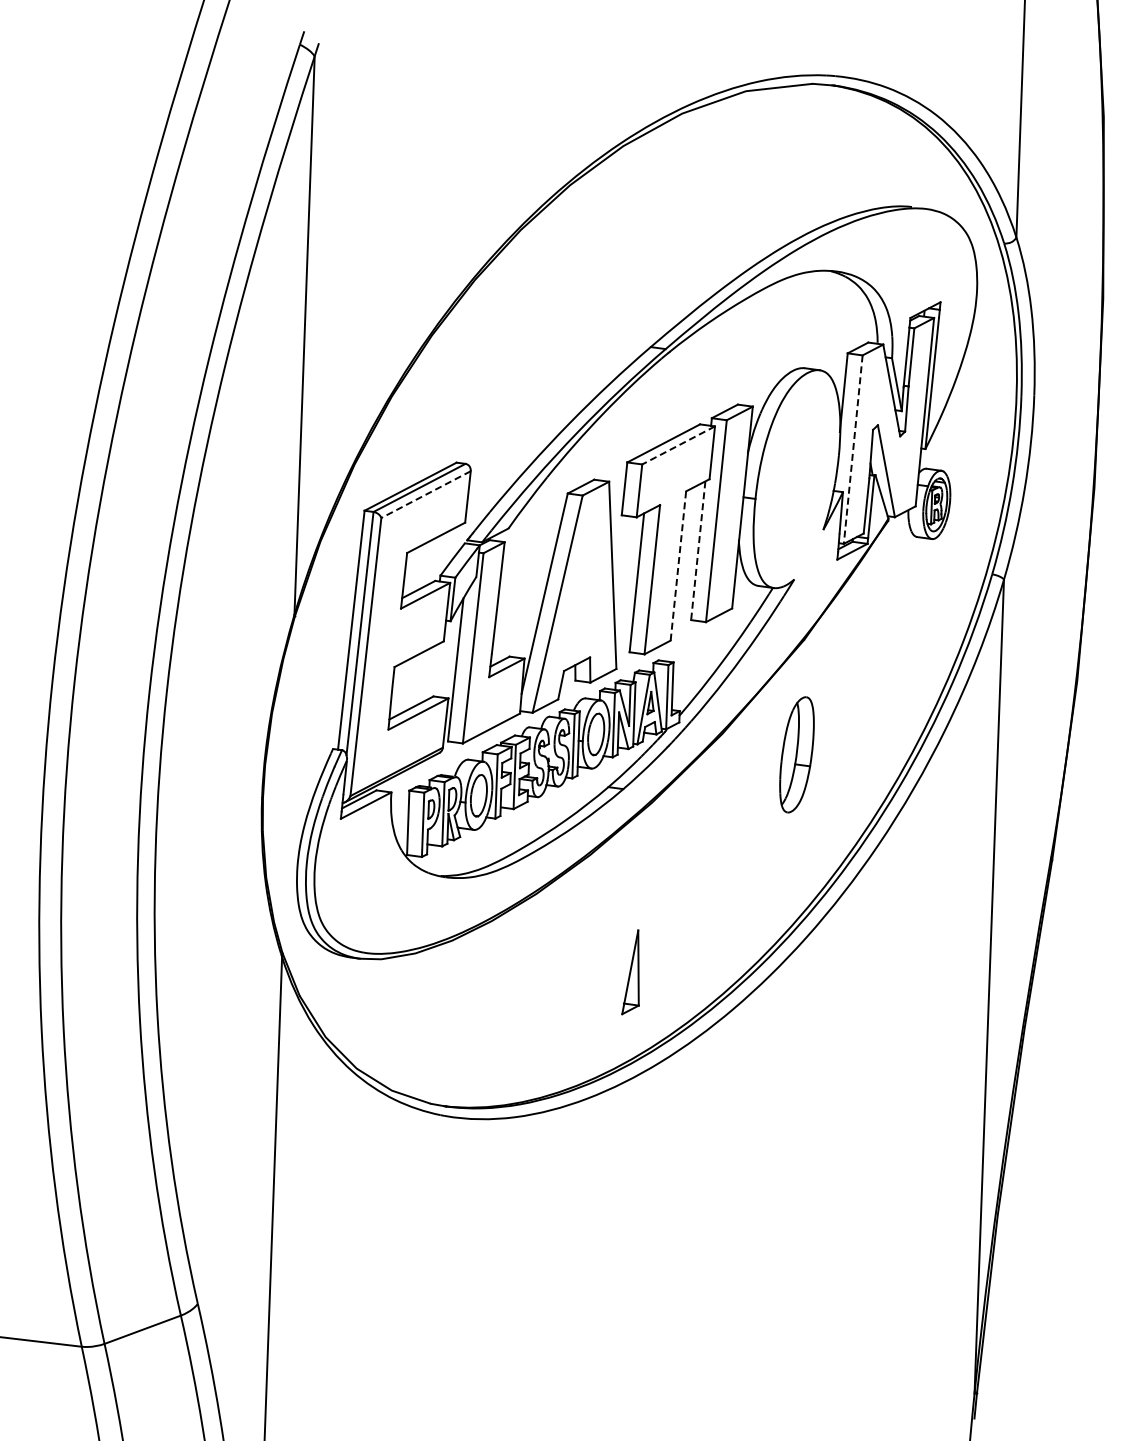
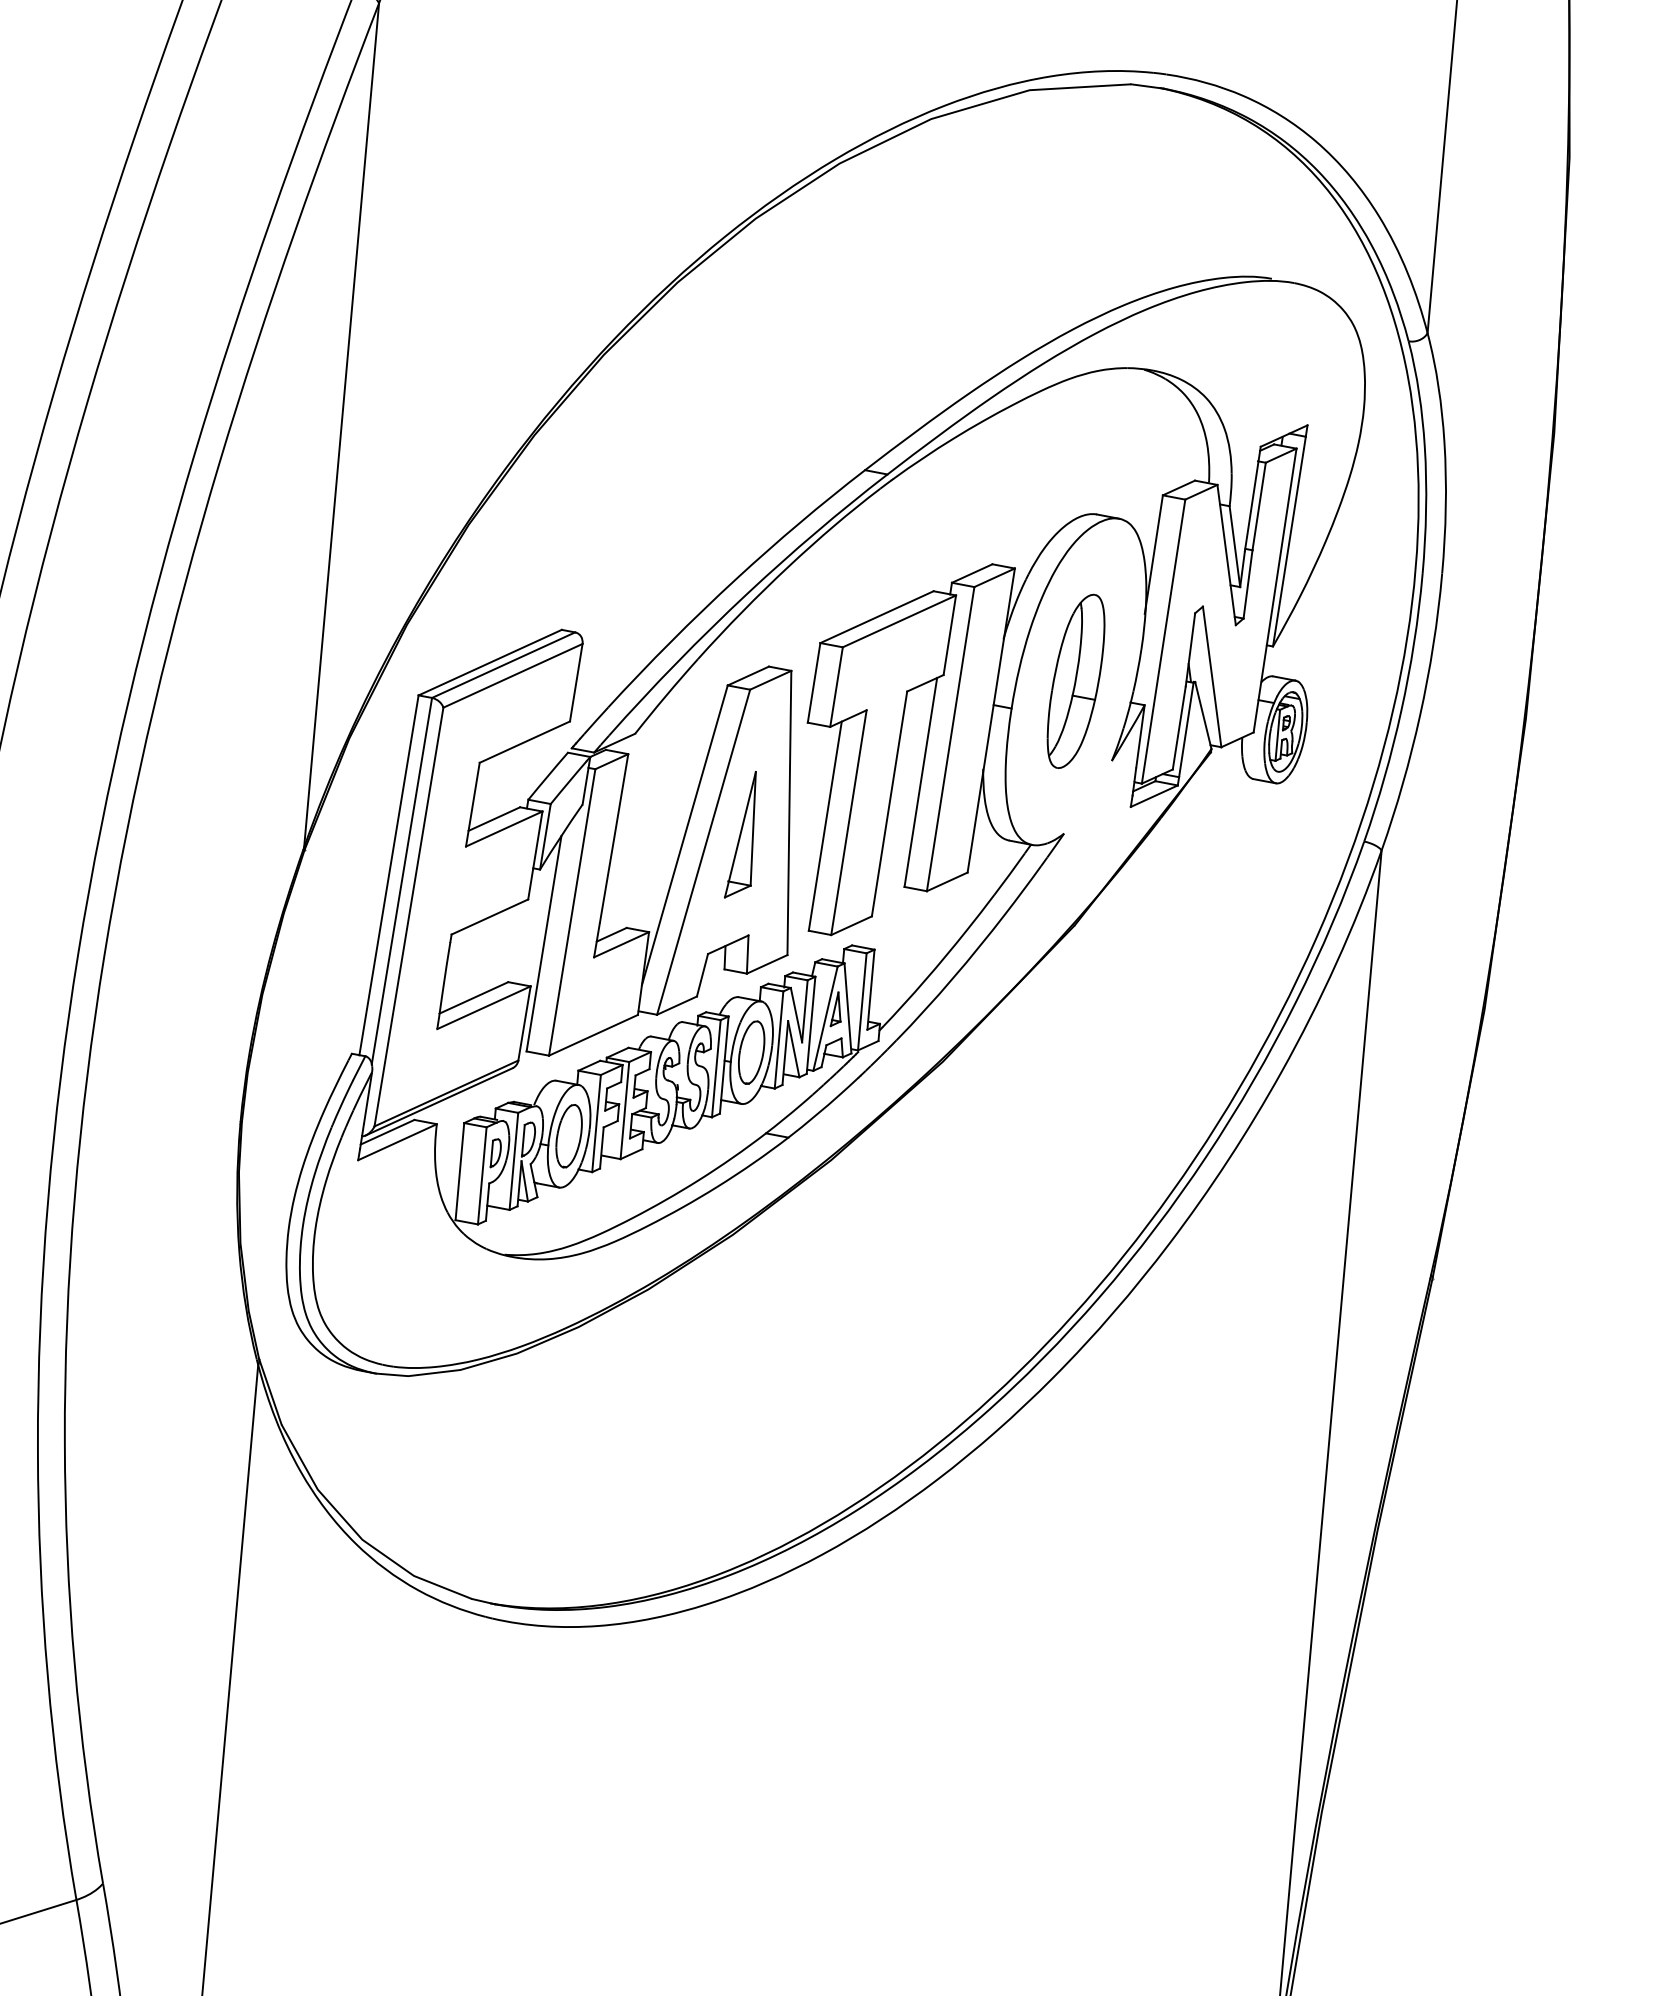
line: (678, 445) -> (899, 621), dashed -> solid
line: (853, 449) -> (1164, 641), dashed -> solid
line: (425, 494) -> (512, 675), dashed -> solid
line: (698, 550) -> (921, 782), dashed -> solid
line: (678, 565) -> (889, 803), dashed -> solid
part: (796, 754) -> (1075, 680), moved
part: (630, 972) -> (740, 834), moved

